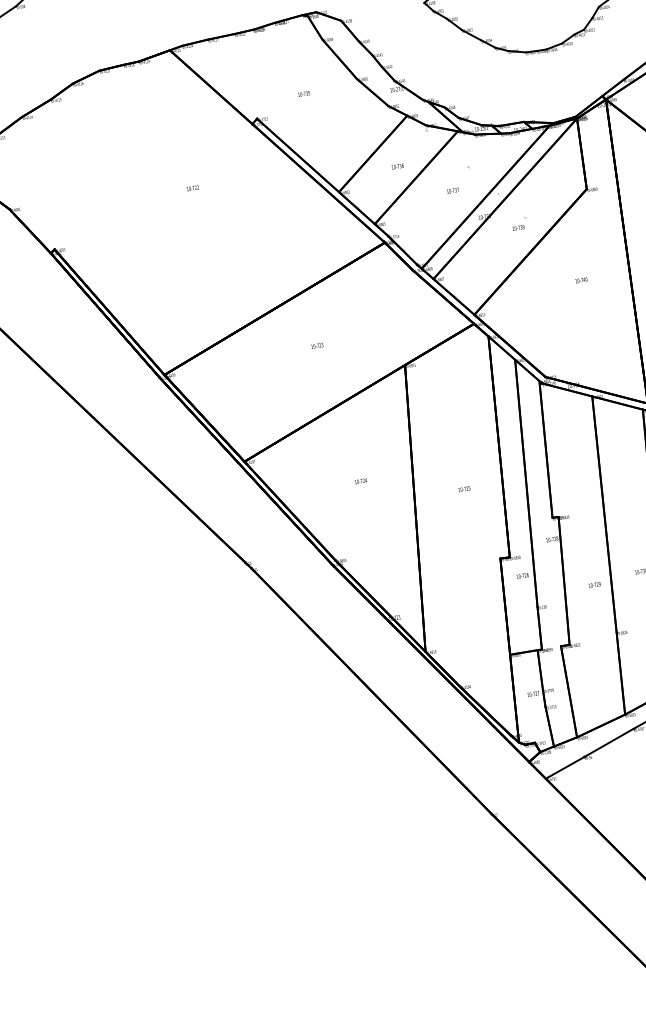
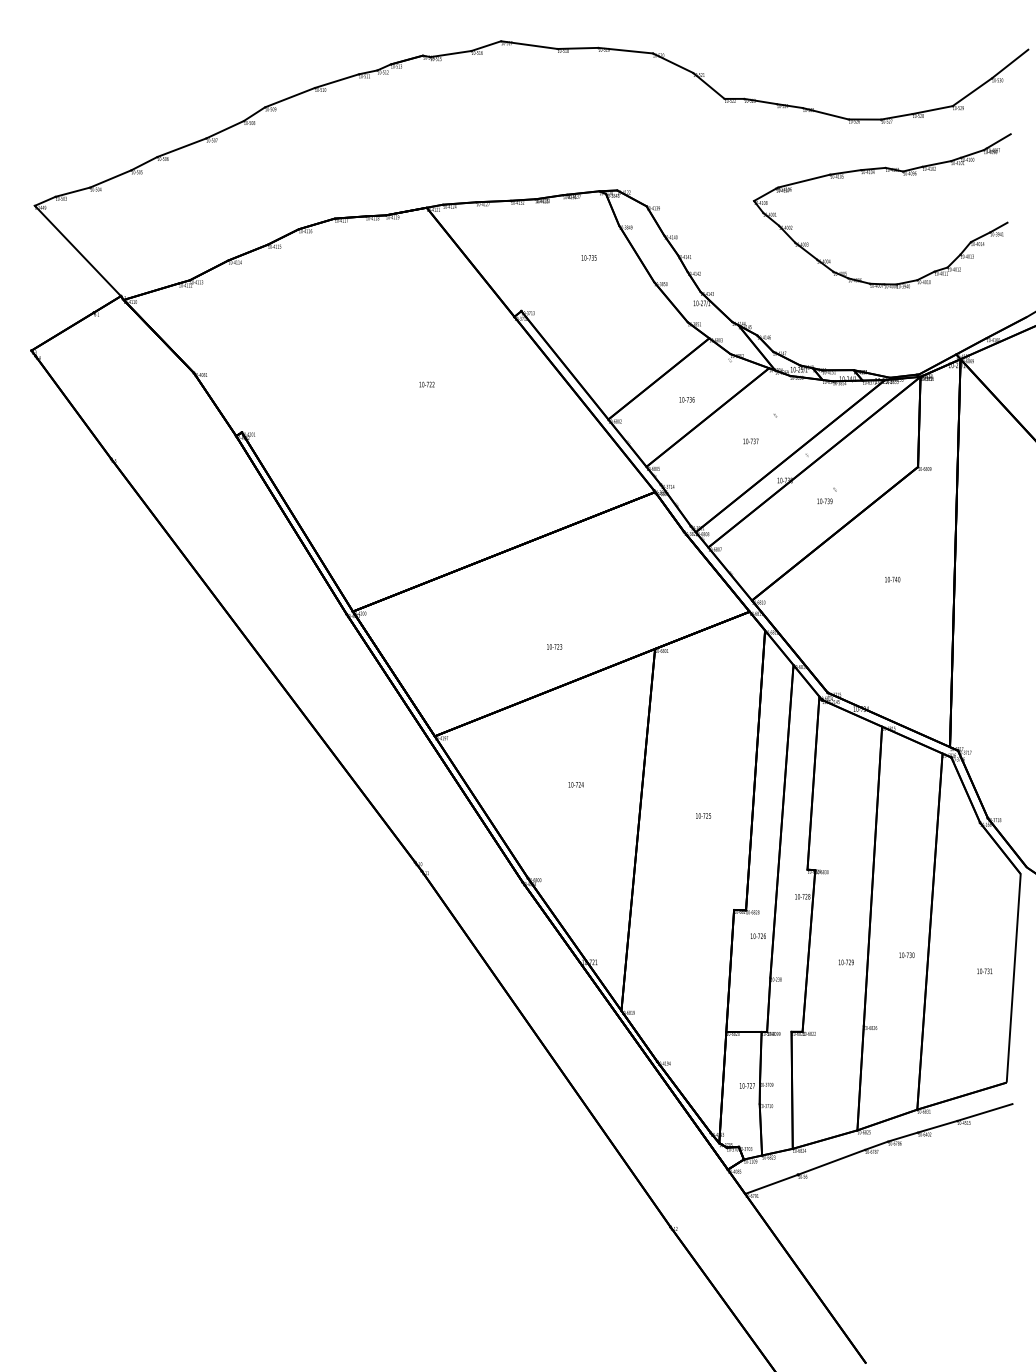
text: (303, 93) -> (588, 257), moved
text: (317, 345) -> (554, 646), moved

